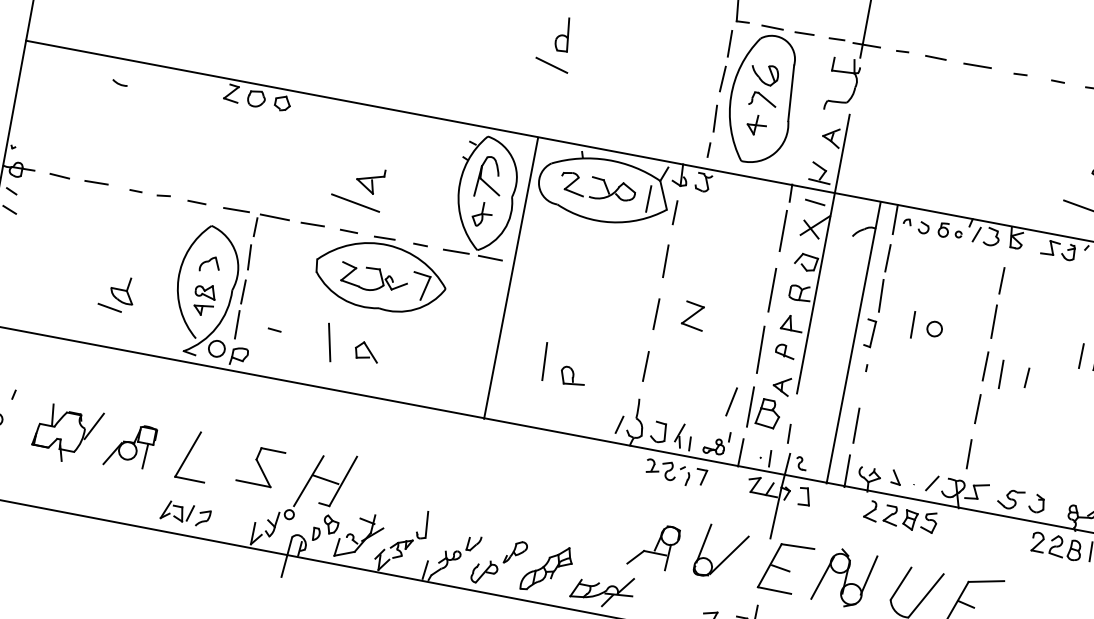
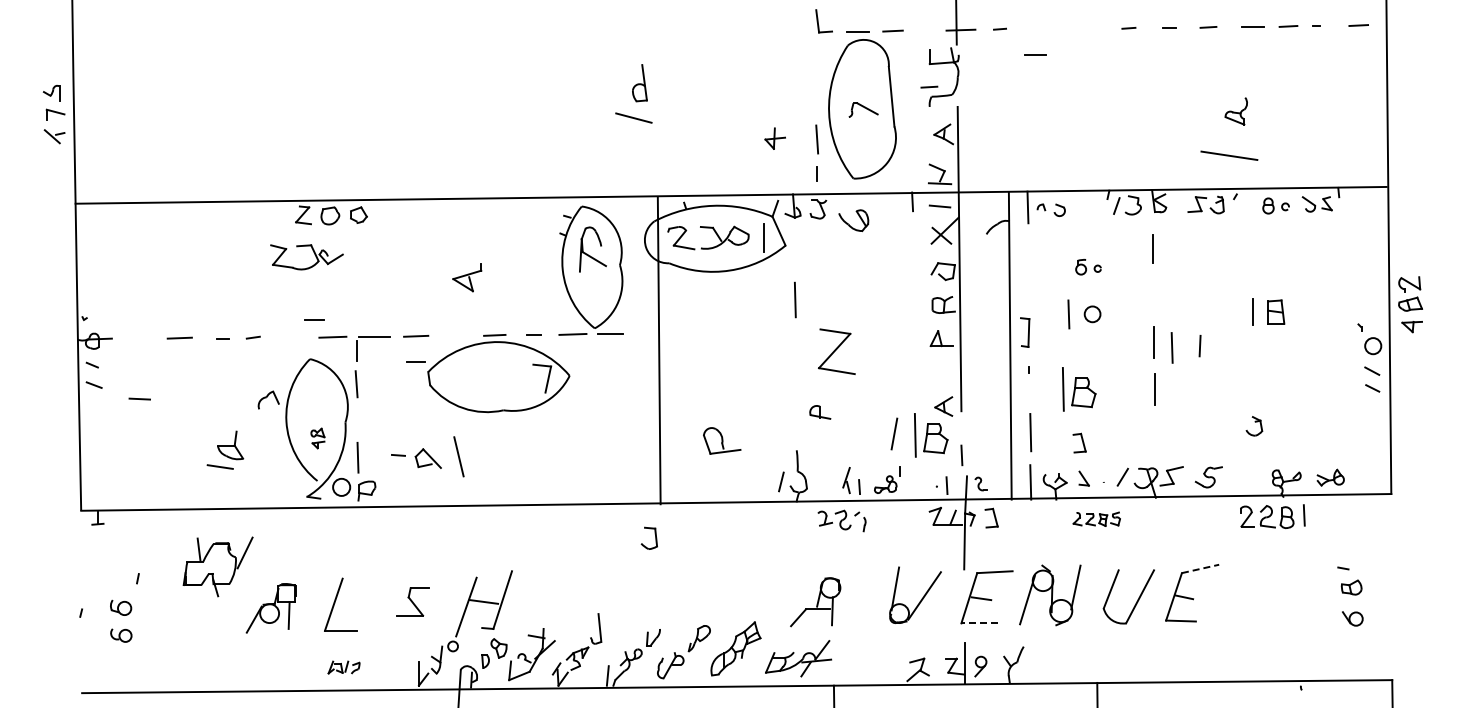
line: (837, 38) -> (929, 86), moved
line: (729, 43) -> (816, 57), removed
line: (936, 57) -> (1035, 54), moved
line: (977, 65) -> (1081, 27), removed
part: (764, 74) -> (853, 220), moved
line: (722, 78) -> (816, 95), removed
arc: (119, 83) -> (182, 228), removed
part: (756, 124) -> (774, 138), moved
line: (59, 175) -> (139, 398), moved
line: (196, 202) -> (314, 319), moved
line: (355, 202) -> (456, 304), removed
line: (674, 212) -> (794, 246), removed
part: (482, 214) -> (592, 289), removed
line: (783, 230) -> (912, 242), removed
part: (950, 230) -> (1088, 266), moved
line: (348, 231) -> (415, 361), moved
line: (888, 258) -> (1028, 249), removed
part: (210, 263) -> (268, 399), moved
line: (510, 277) -> (658, 350), moved
part: (381, 278) -> (314, 254), moved
line: (772, 289) -> (913, 307), removed
line: (243, 291) -> (357, 421), removed
line: (881, 295) -> (1029, 290), removed
part: (203, 299) -> (317, 438), size x0.6
line: (656, 313) -> (796, 357), removed
part: (693, 315) -> (836, 351), size x1.6
line: (994, 321) -> (1153, 293), removed
line: (760, 349) -> (913, 372), removed
part: (366, 351) -> (427, 458), moved
part: (785, 351) -> (820, 412), moved
line: (543, 361) -> (688, 431), removed
line: (645, 366) -> (796, 414), removed
part: (573, 377) -> (722, 441), size x1.4
part: (908, 395) -> (1079, 389), added
part: (664, 432) -> (655, 537), moved
part: (66, 433) -> (217, 566), moved
part: (899, 443) -> (1079, 442), added
line: (740, 452) -> (914, 485), removed
line: (968, 453) -> (1154, 438), removed
part: (260, 466) -> (412, 601), size x0.7
part: (701, 477) -> (878, 519), removed
part: (1037, 503) -> (1254, 426), moved
part: (185, 513) -> (343, 667), size x0.6
part: (900, 517) -> (1096, 519), size x0.6
part: (654, 546) -> (815, 602), moved
line: (987, 581) -> (1201, 568), solid -> dashed
line: (774, 590) -> (979, 623), solid -> dashed

